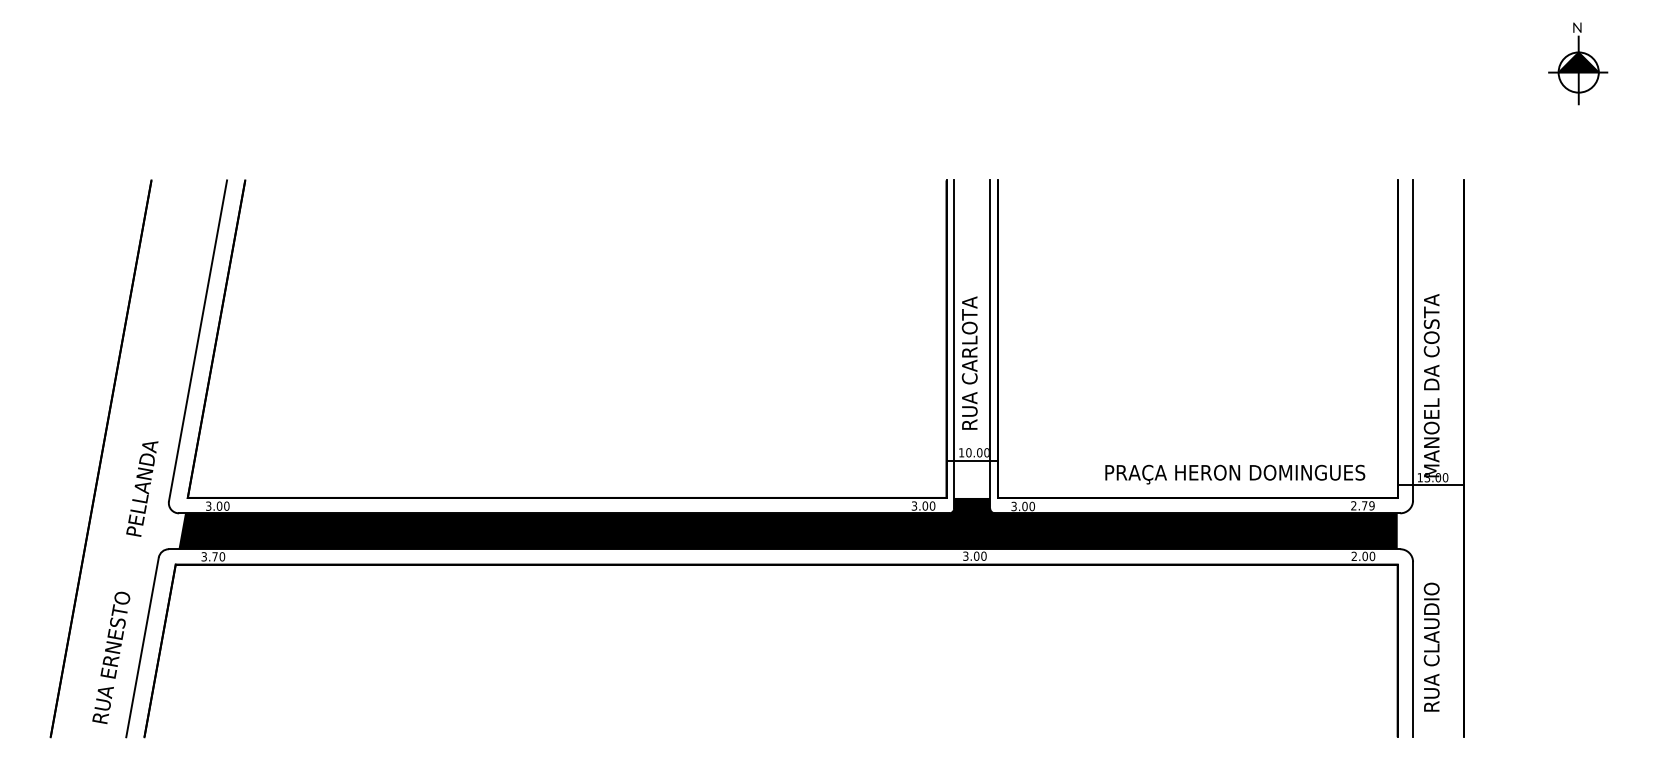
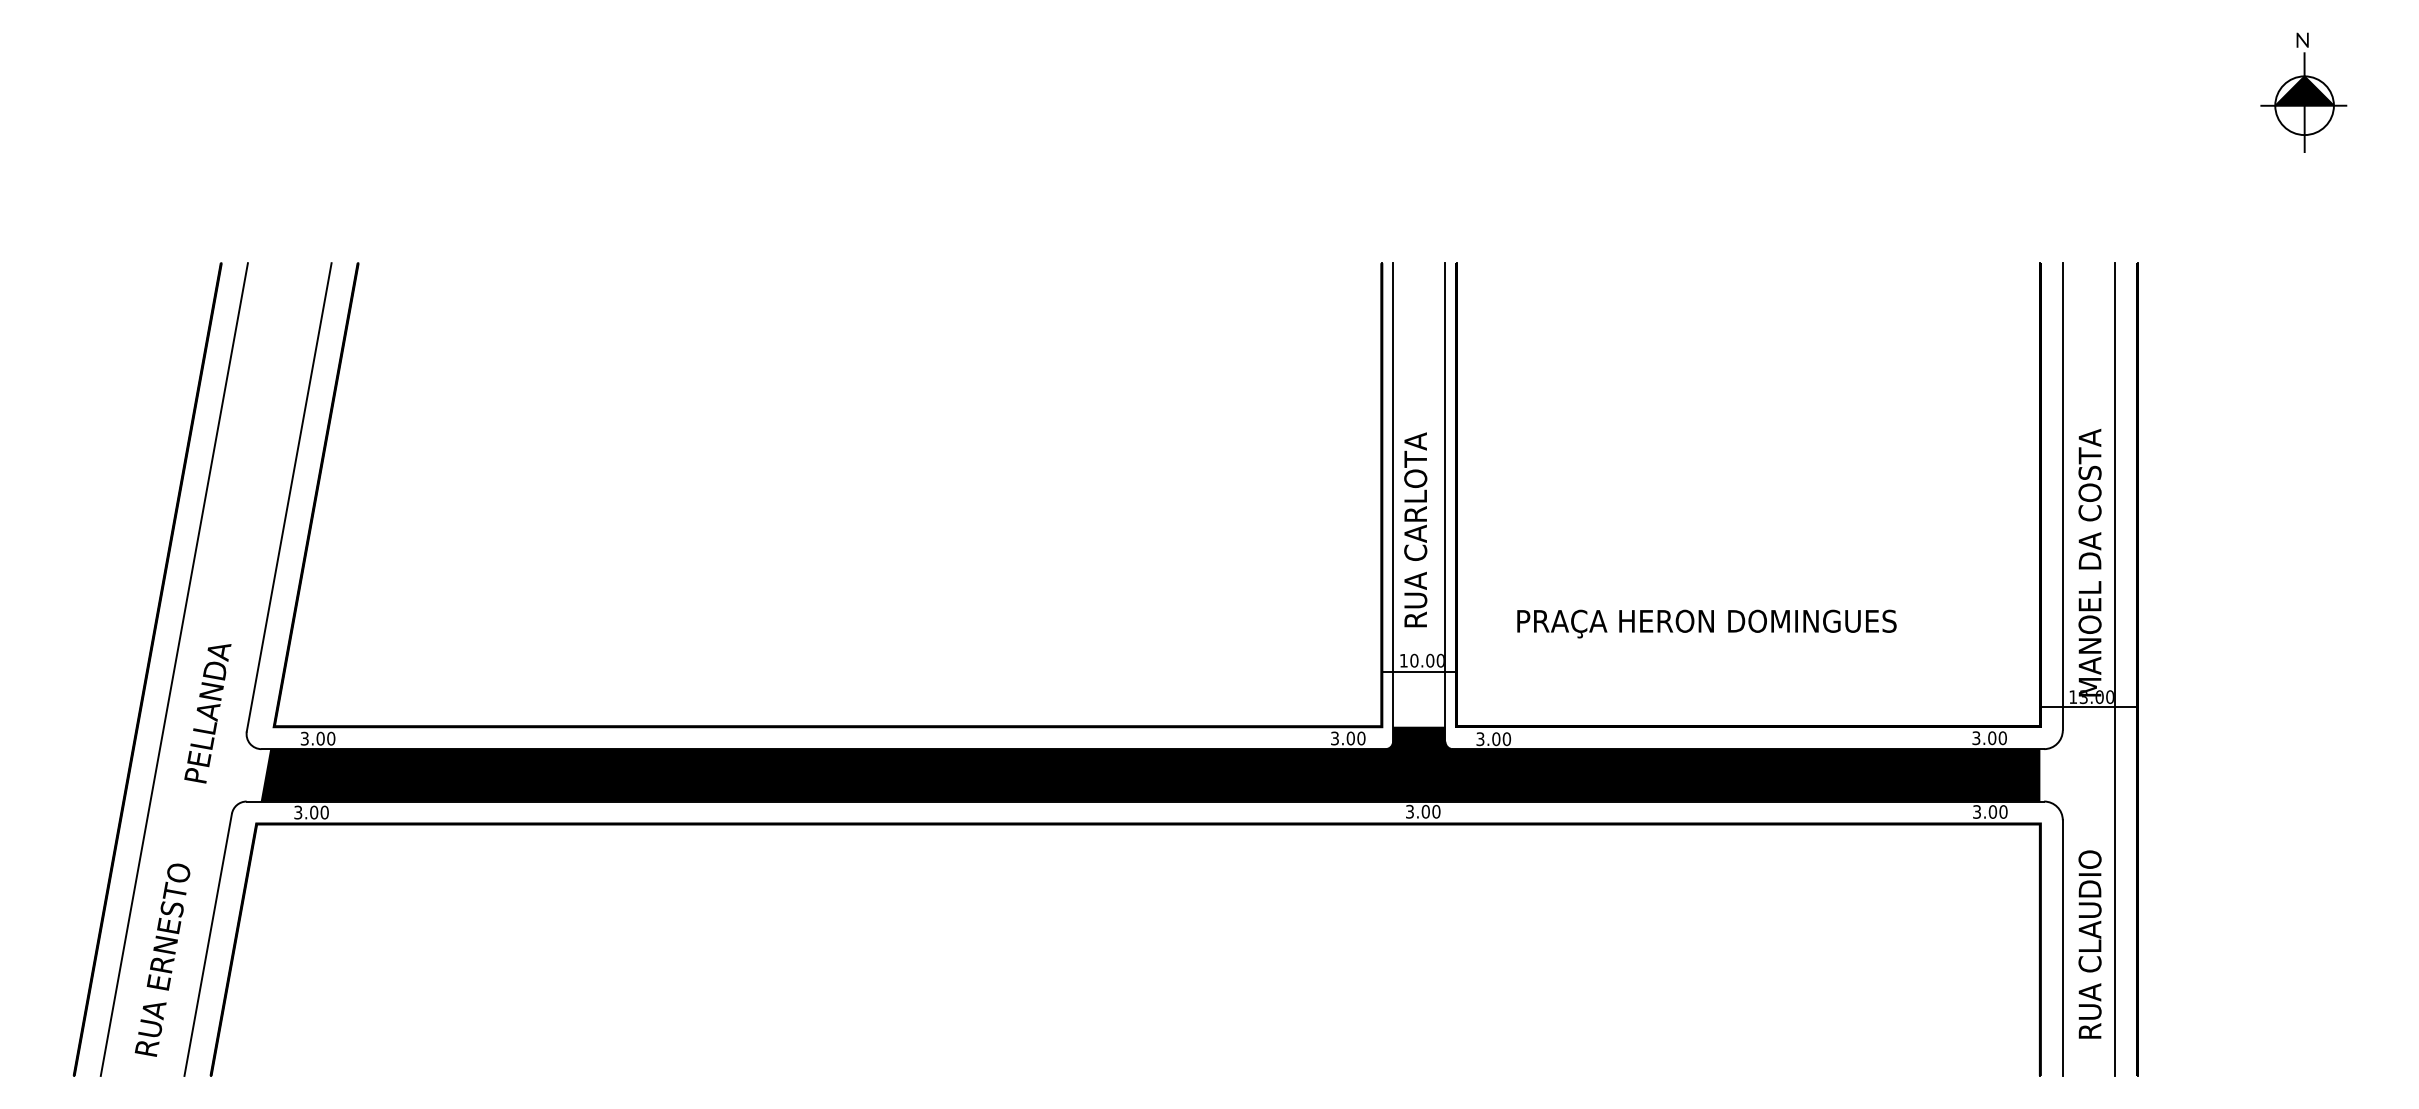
line: (118, 458) -> (173, 669), added
line: (1448, 458) -> (2114, 669), added
text: (1235, 474) -> (1707, 623), moved
text: (1362, 505) -> (1988, 737), 2.79 -> 3.00
text: (214, 556) -> (313, 812), 3.70 -> 3.00
text: (1353, 556) -> (1975, 812), 2.00 -> 3.00

